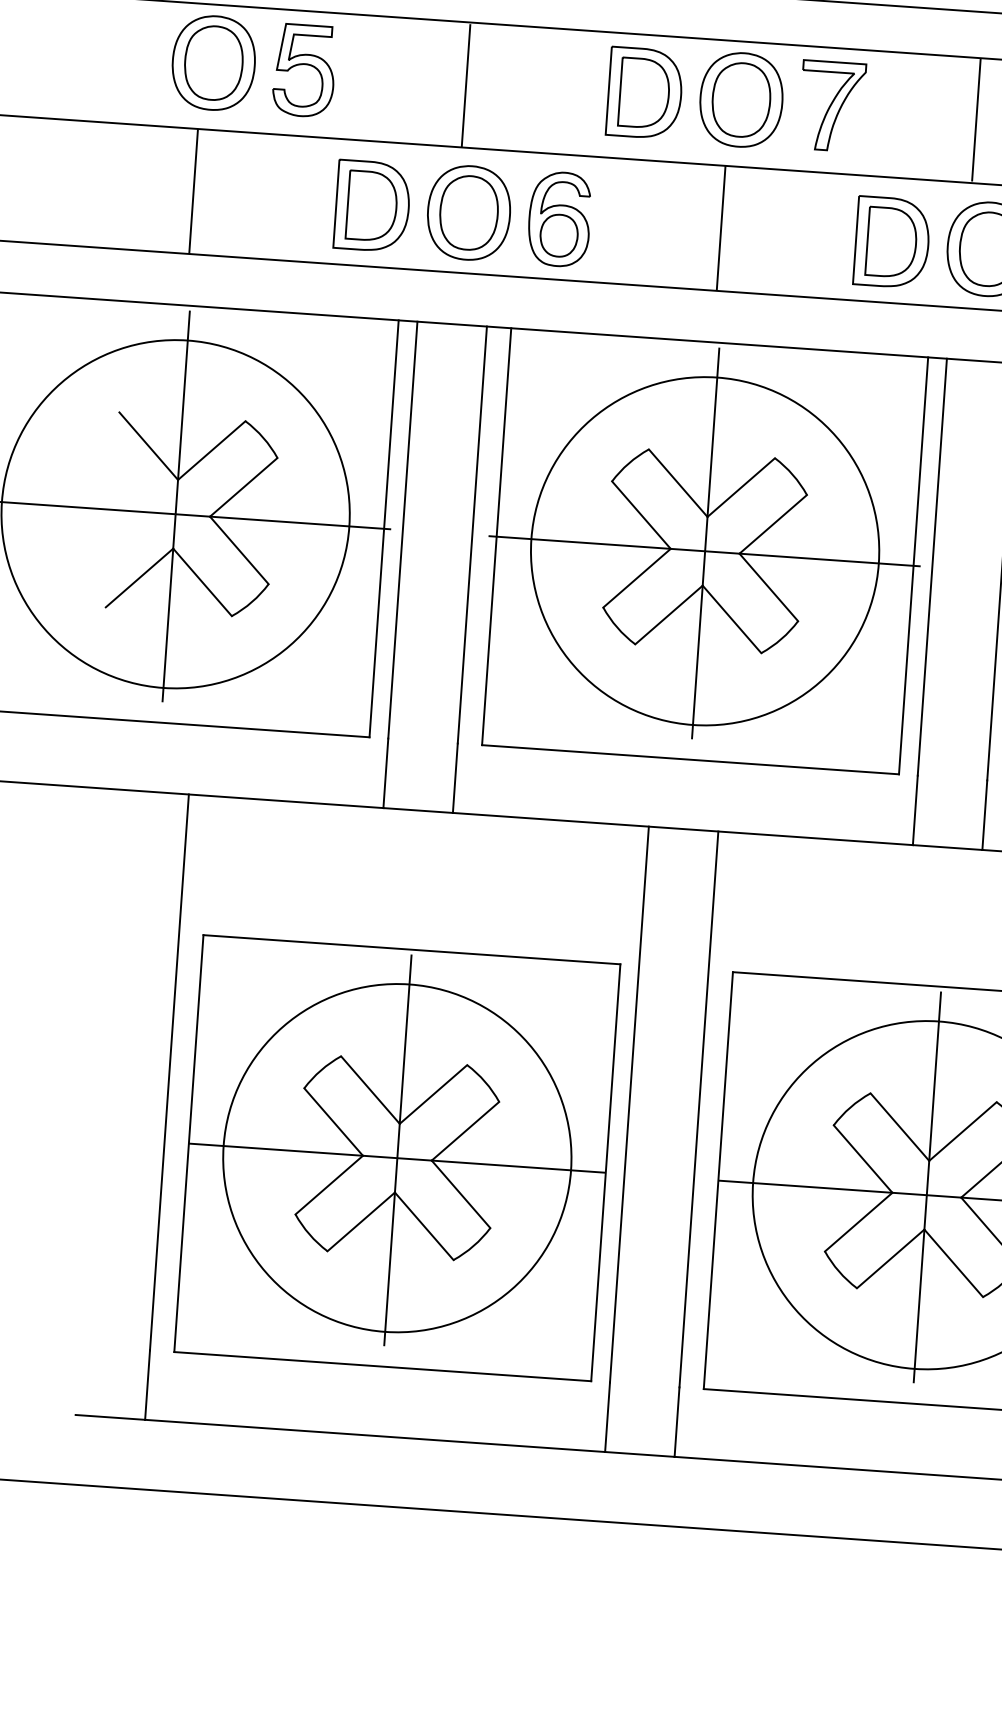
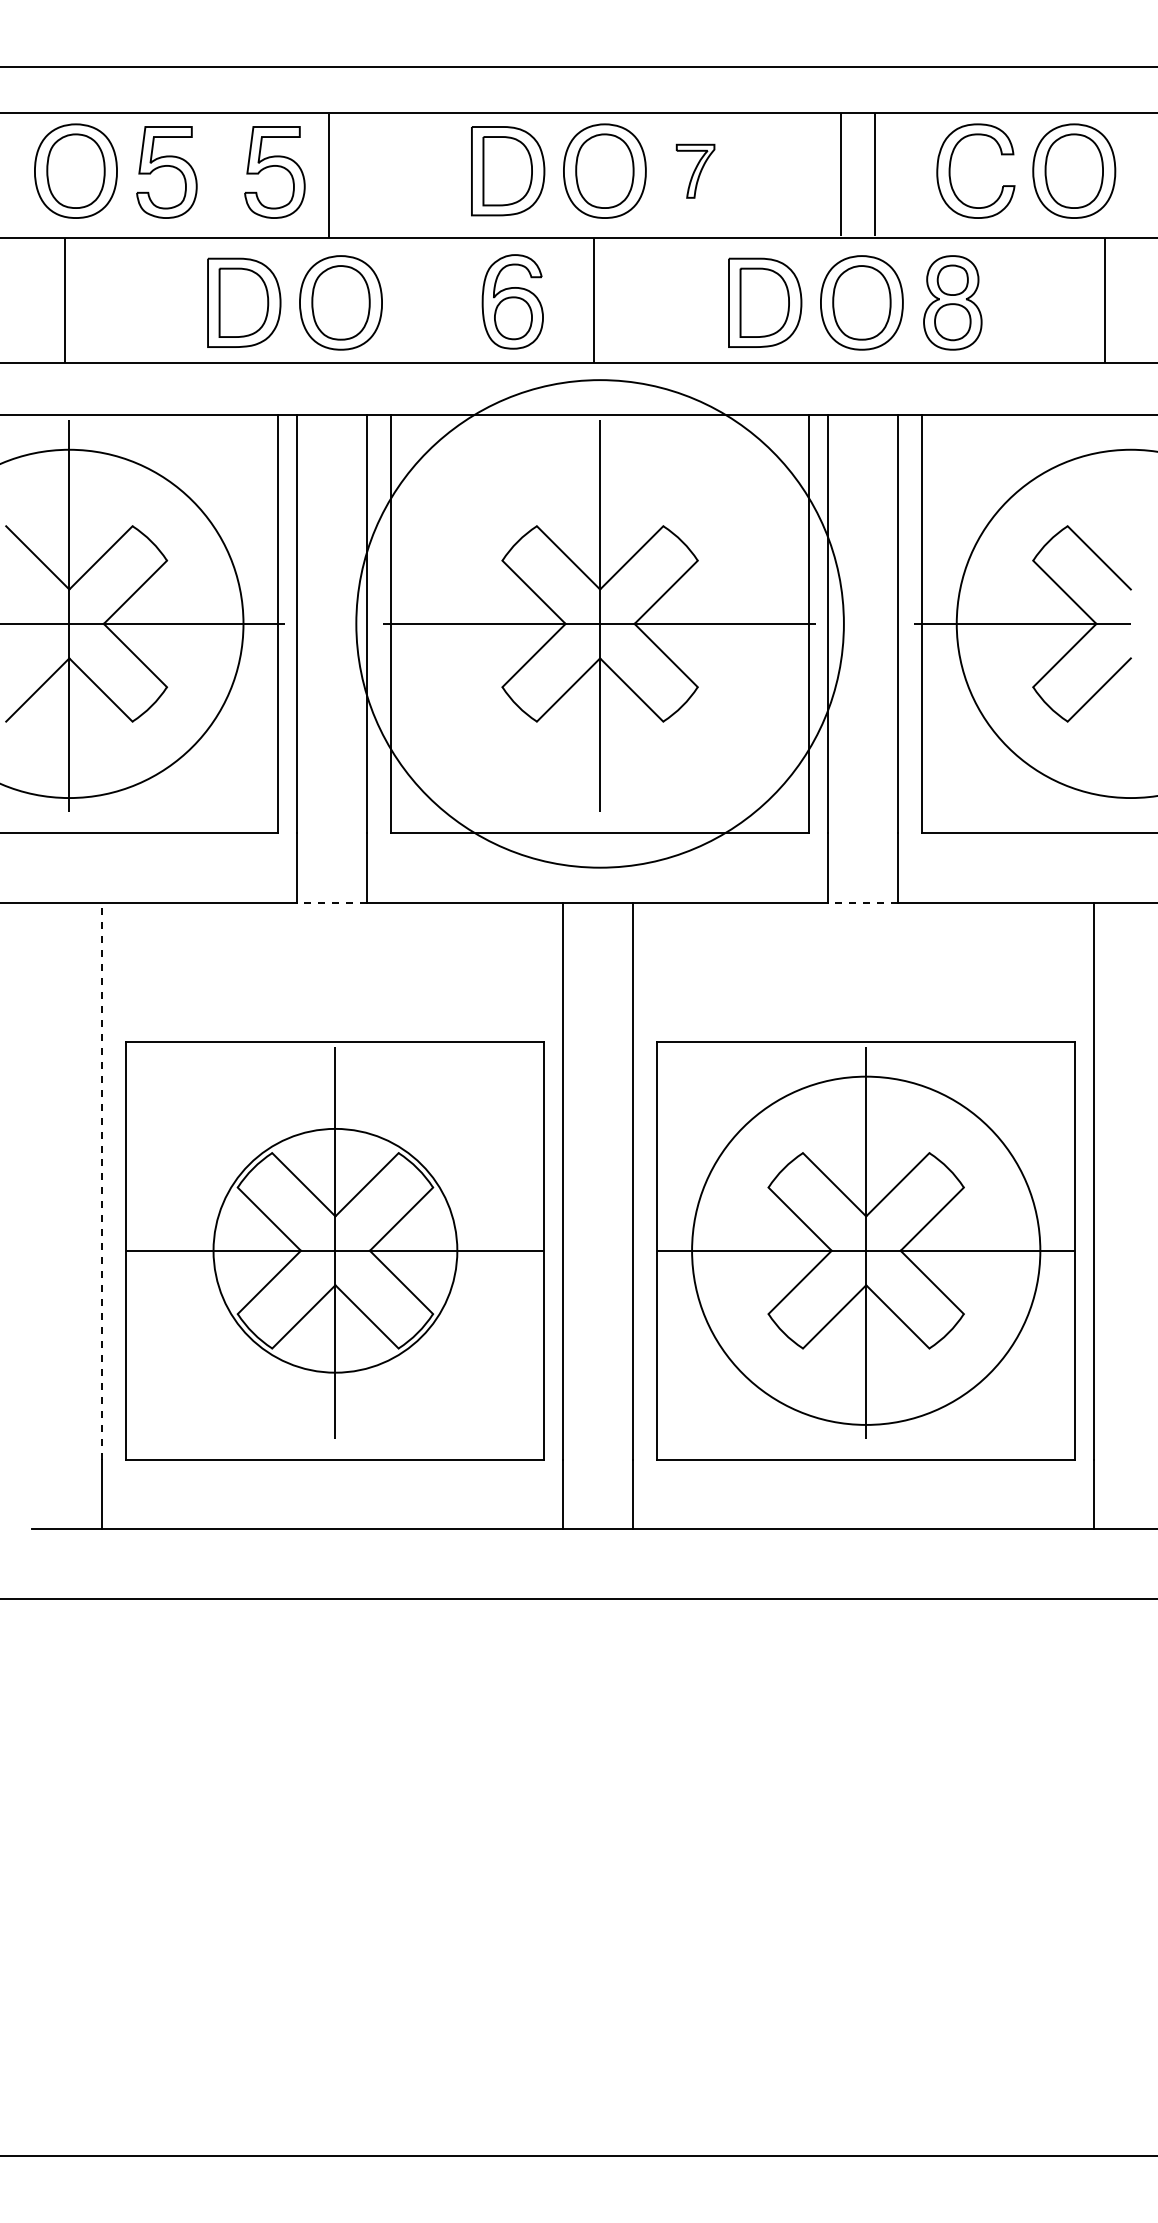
part: (411, 78) -> (274, 172), added
part: (831, 106) -> (695, 171), size x0.6
part: (559, 218) -> (512, 301), moved
circle: (705, 550) -> (600, 623), size x1.4
line: (417, 810) -> (331, 902), solid -> dashed
line: (947, 847) -> (862, 902), solid -> dashed
line: (169, 1072) -> (102, 1181), solid -> dashed
circle: (397, 1157) -> (335, 1250), size x0.7

